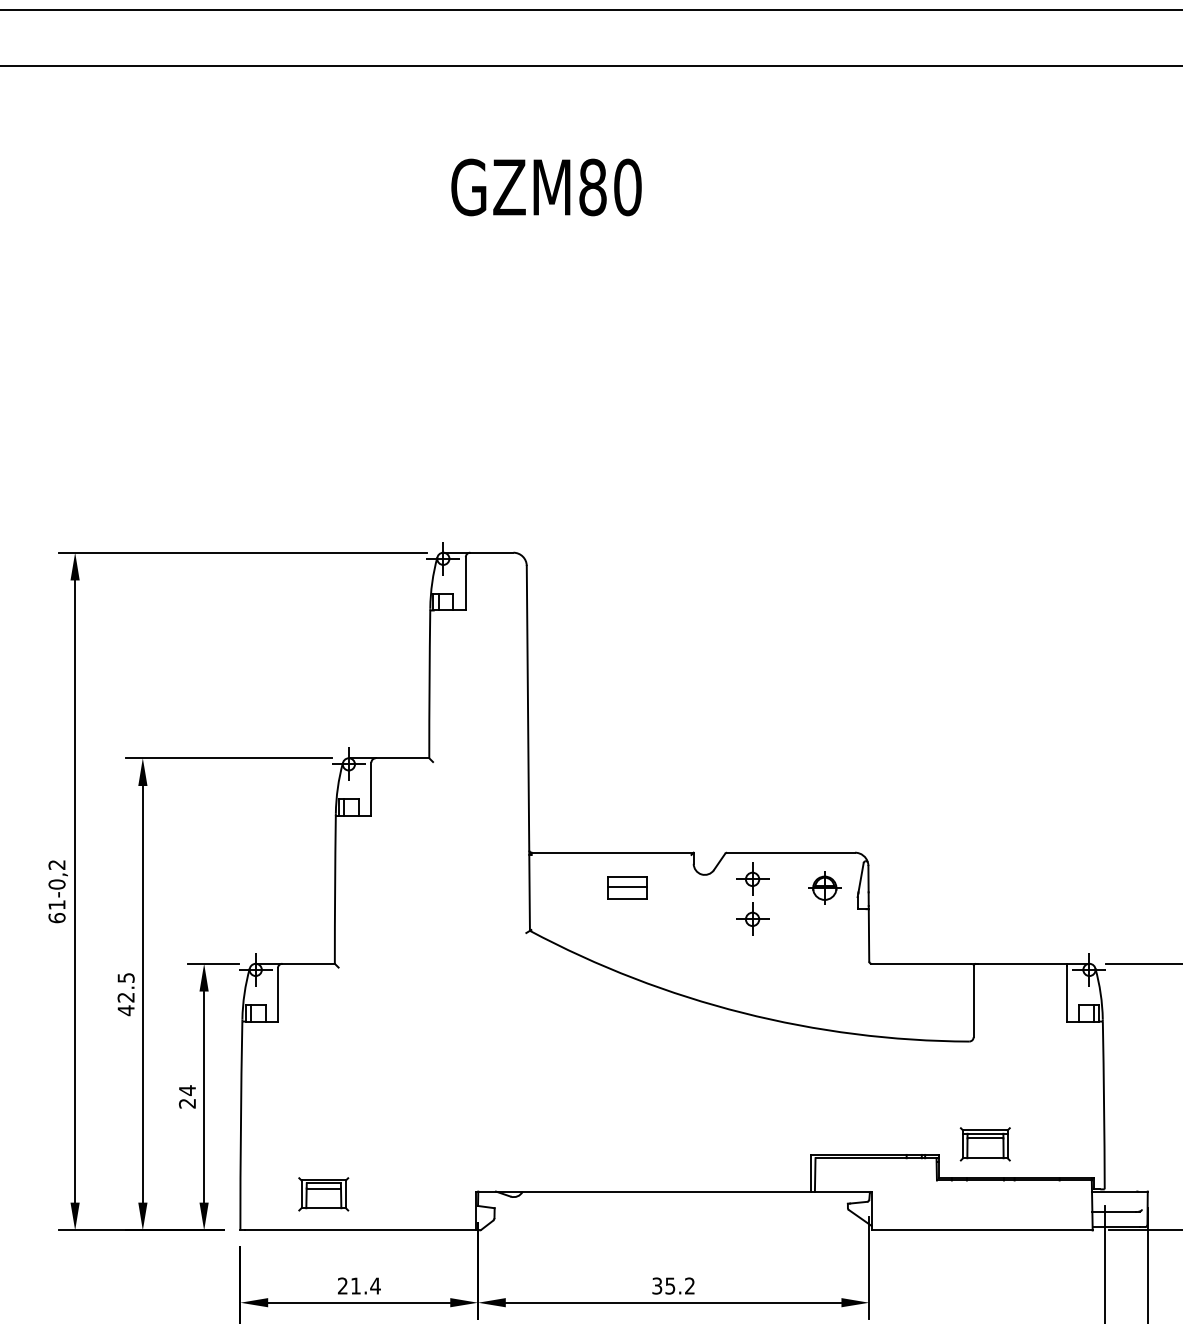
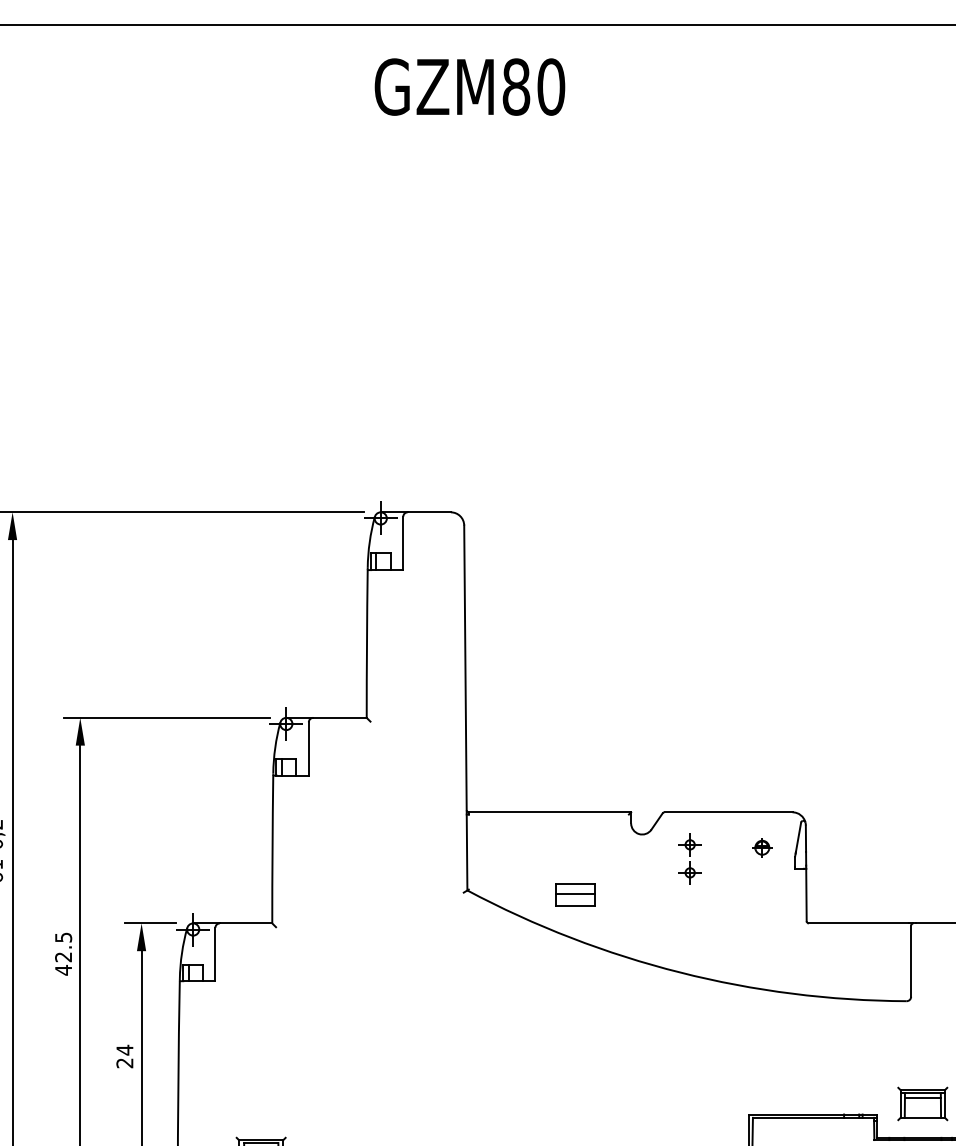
text: (546, 187) -> (469, 87), moved
part: (627, 887) -> (574, 894), moved
part: (824, 887) -> (761, 847), size x0.6
part: (752, 898) -> (689, 858), size x0.7

